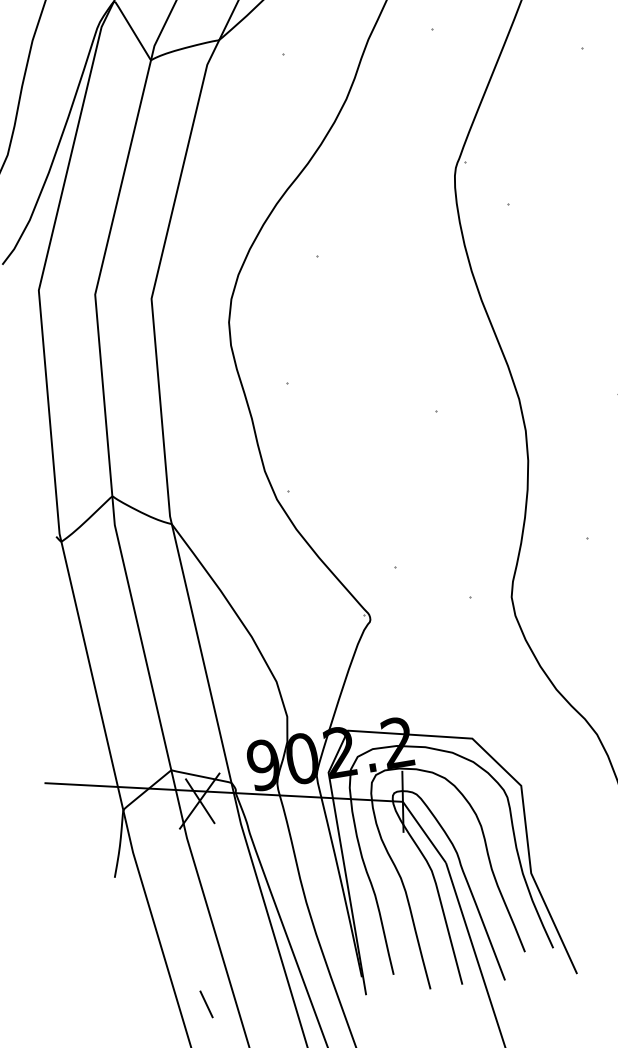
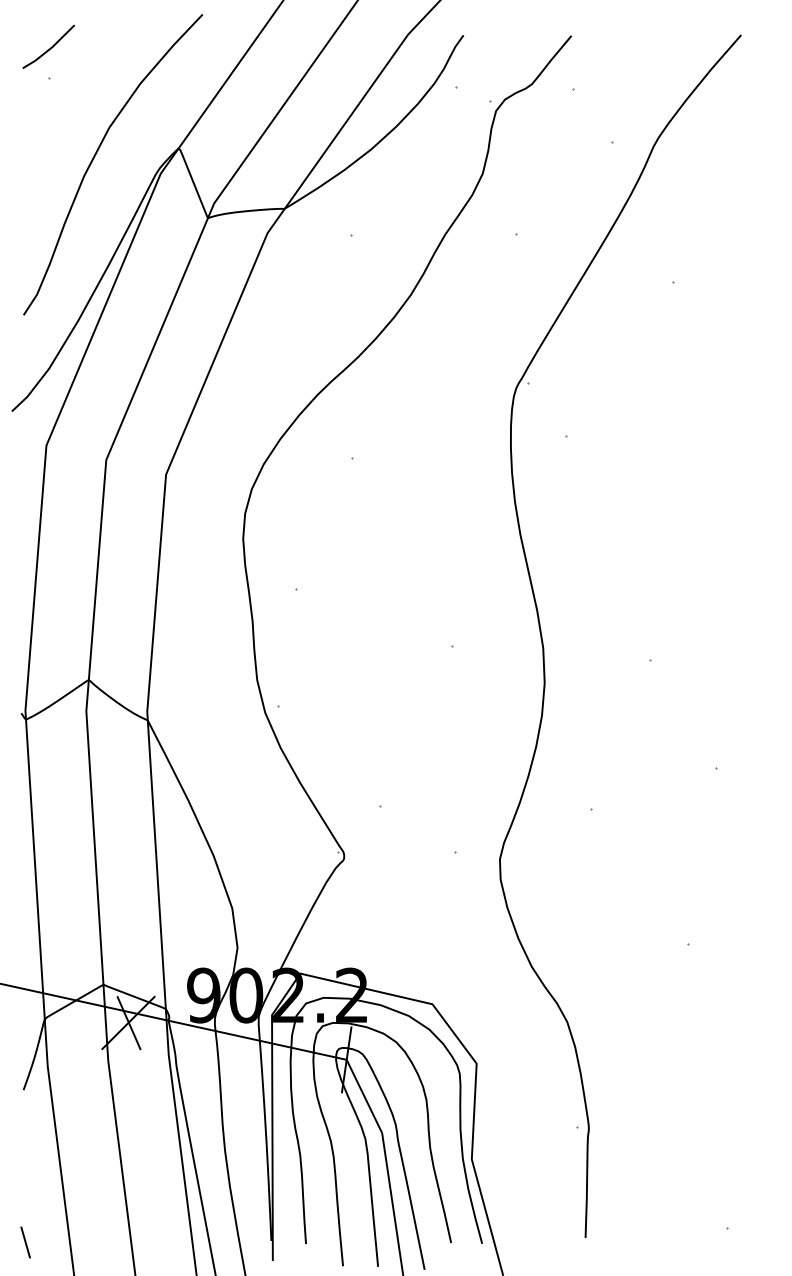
line: (206, 1004) -> (25, 1242), moved

